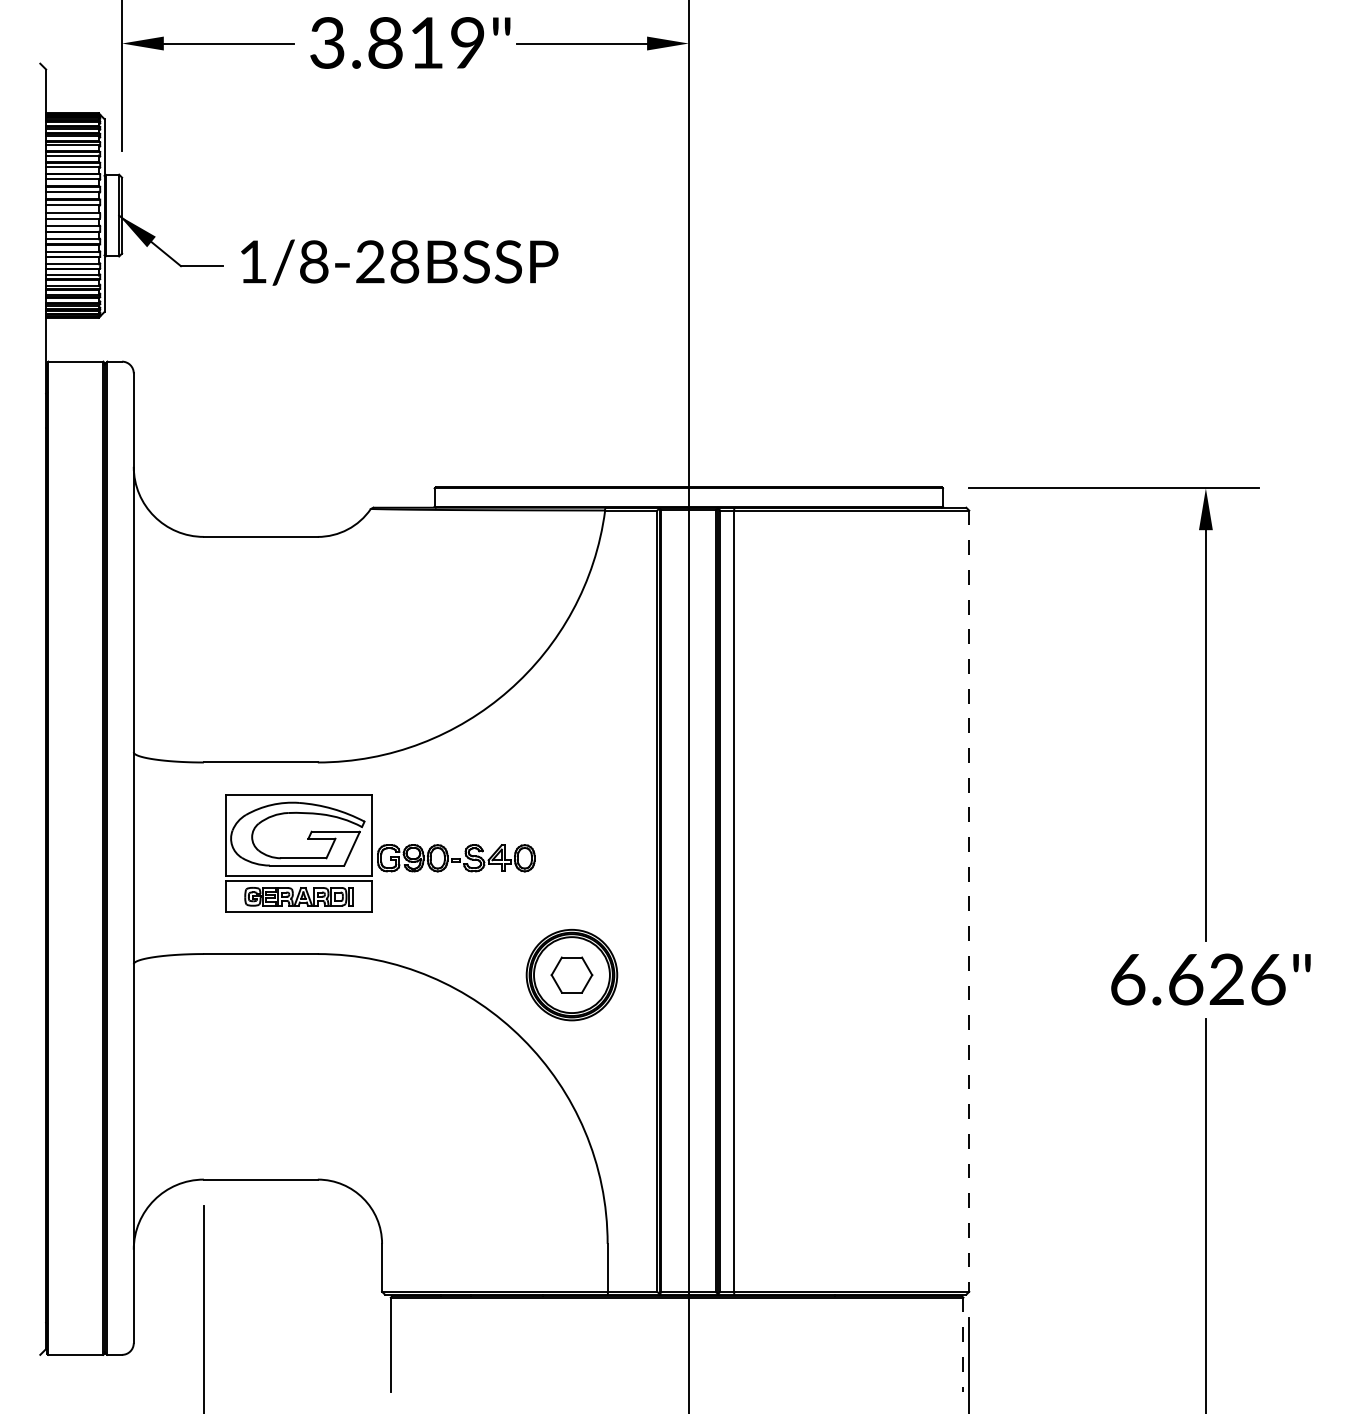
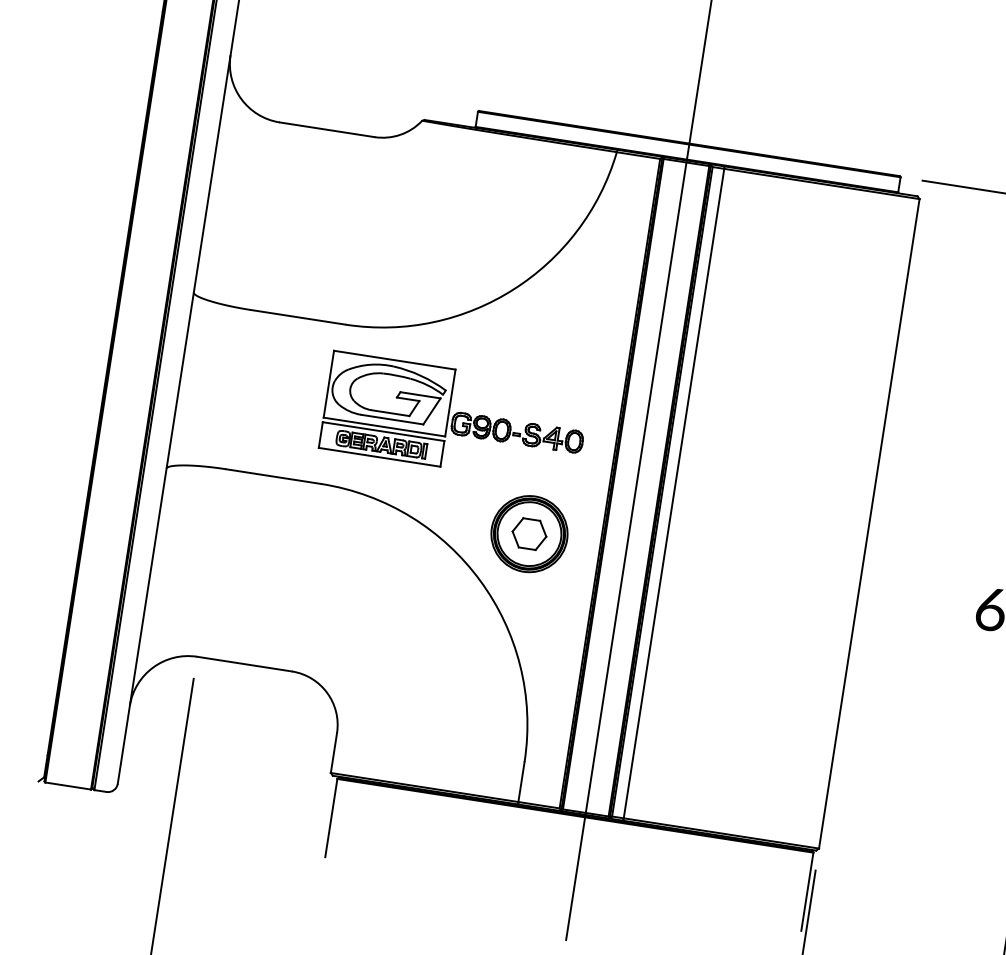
part: (380, 853) -> (454, 419), moved
line: (969, 901) -> (869, 524), dashed -> solid
line: (963, 1345) -> (807, 892), dashed -> solid

